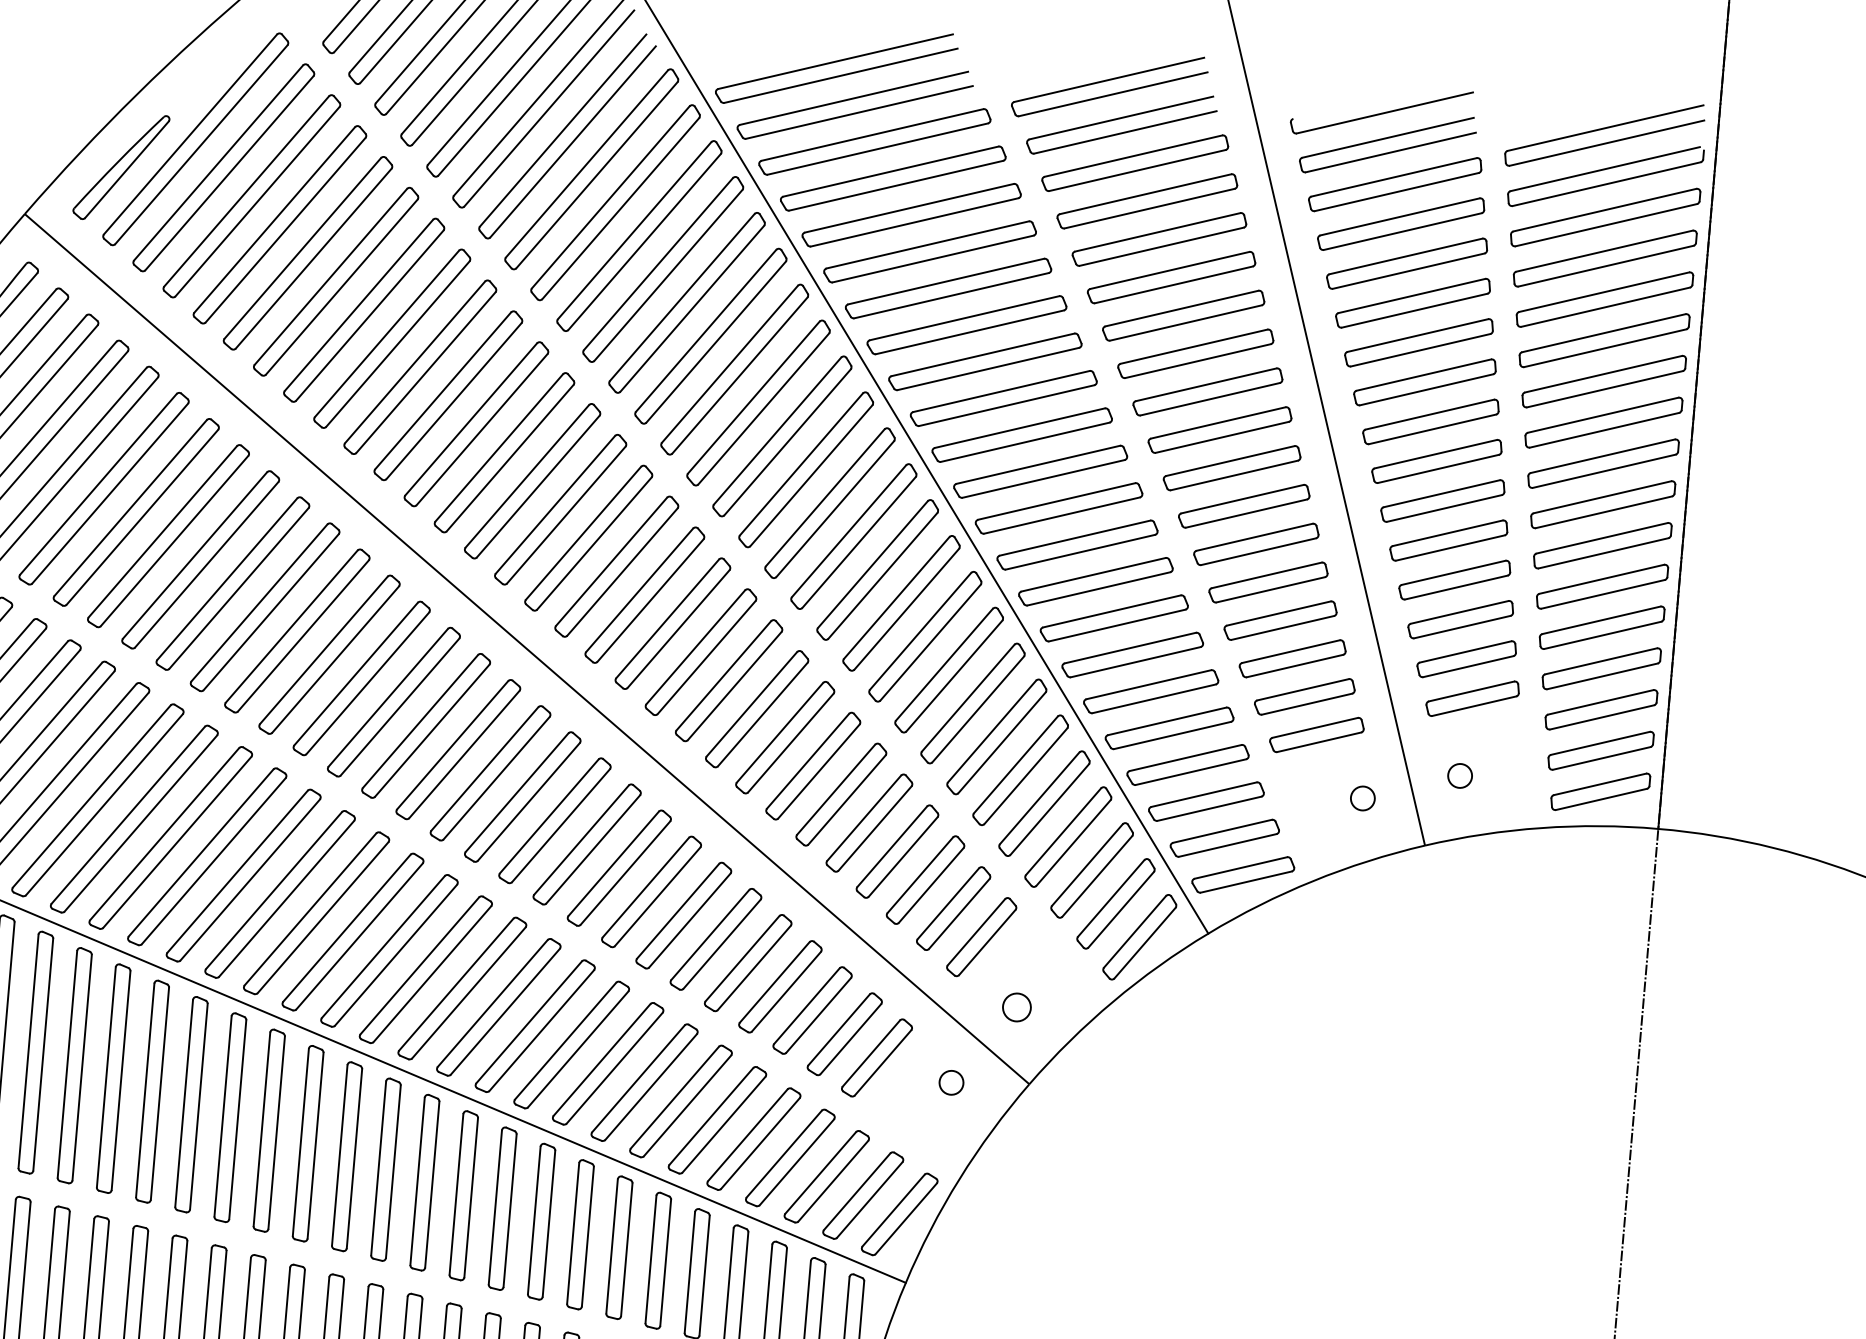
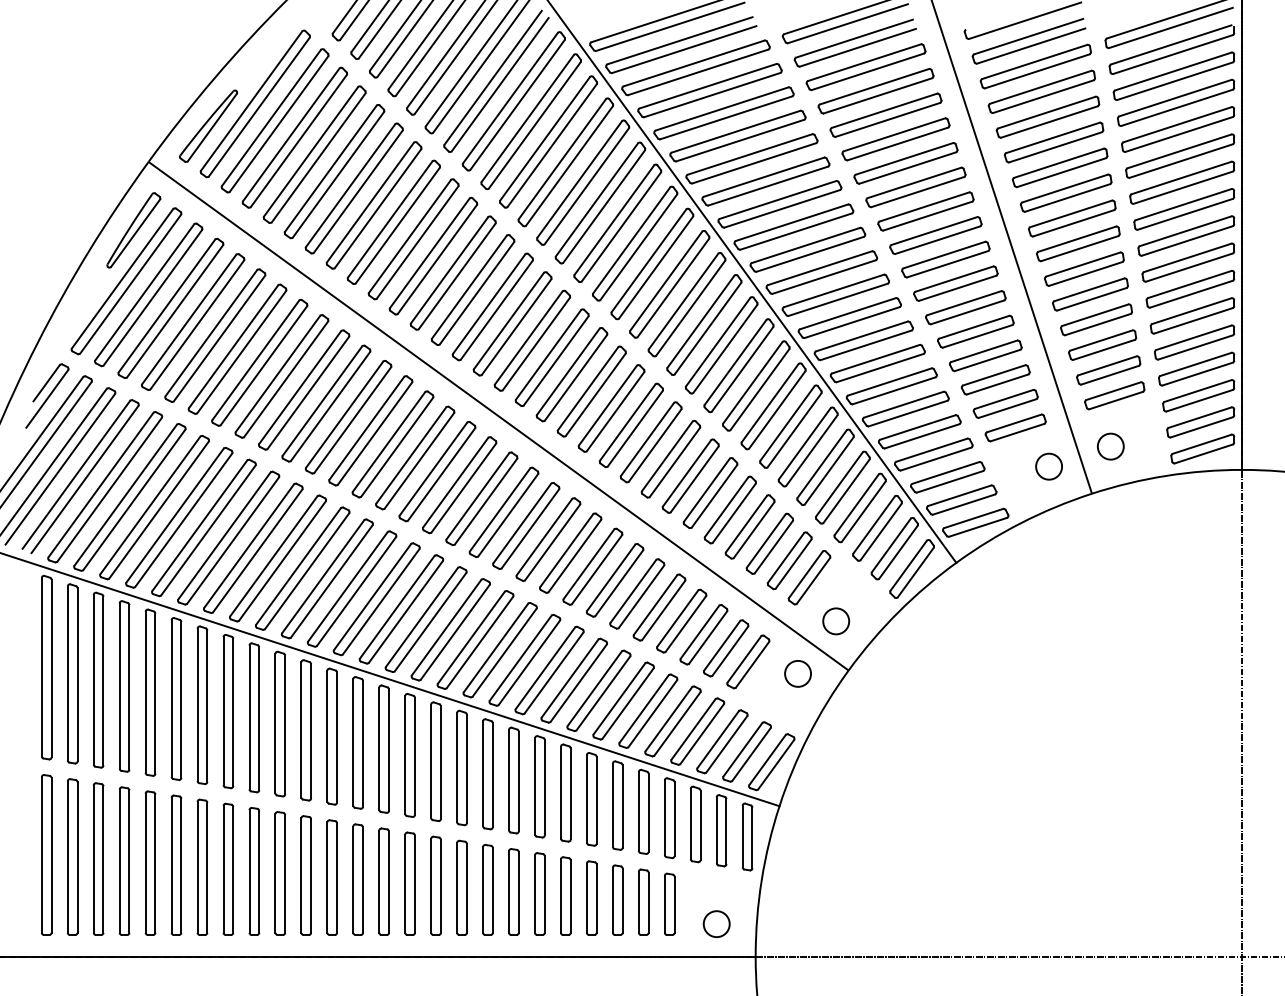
circle: (1459, 775) -> (1110, 446), size x1.67
circle: (1362, 798) -> (1048, 466), size x1.67
circle: (1017, 1007) -> (836, 621), size x1.43
circle: (950, 1082) -> (797, 673), size x1.67

